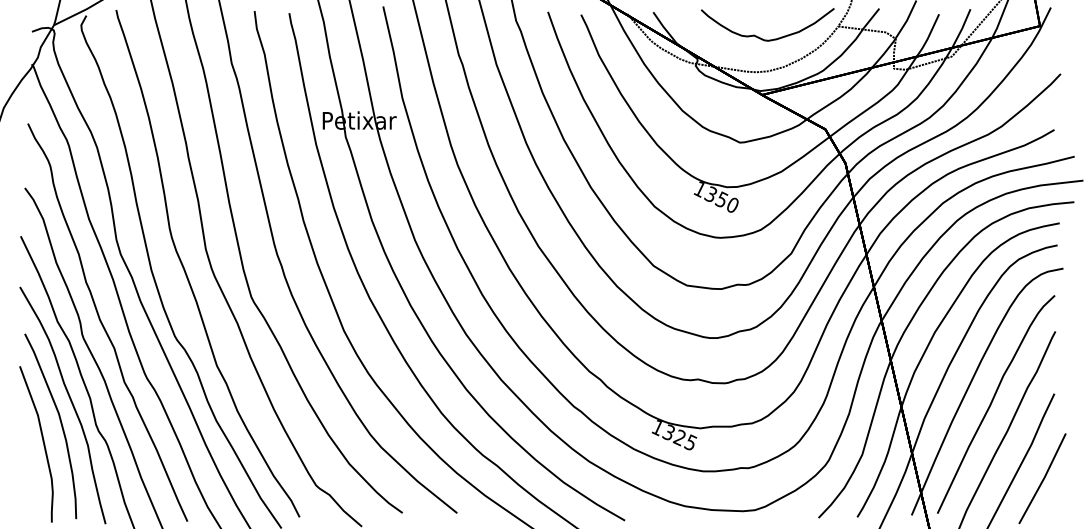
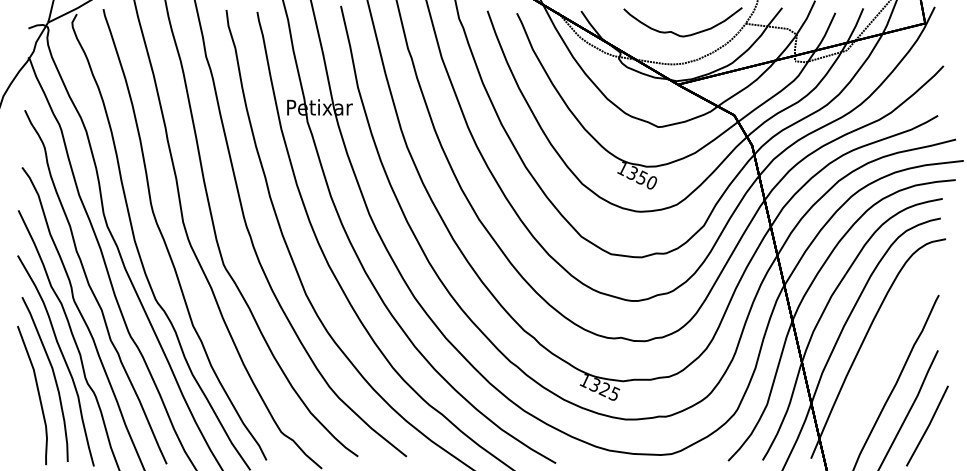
curve: (992, 403) -> (882, 359), removed

